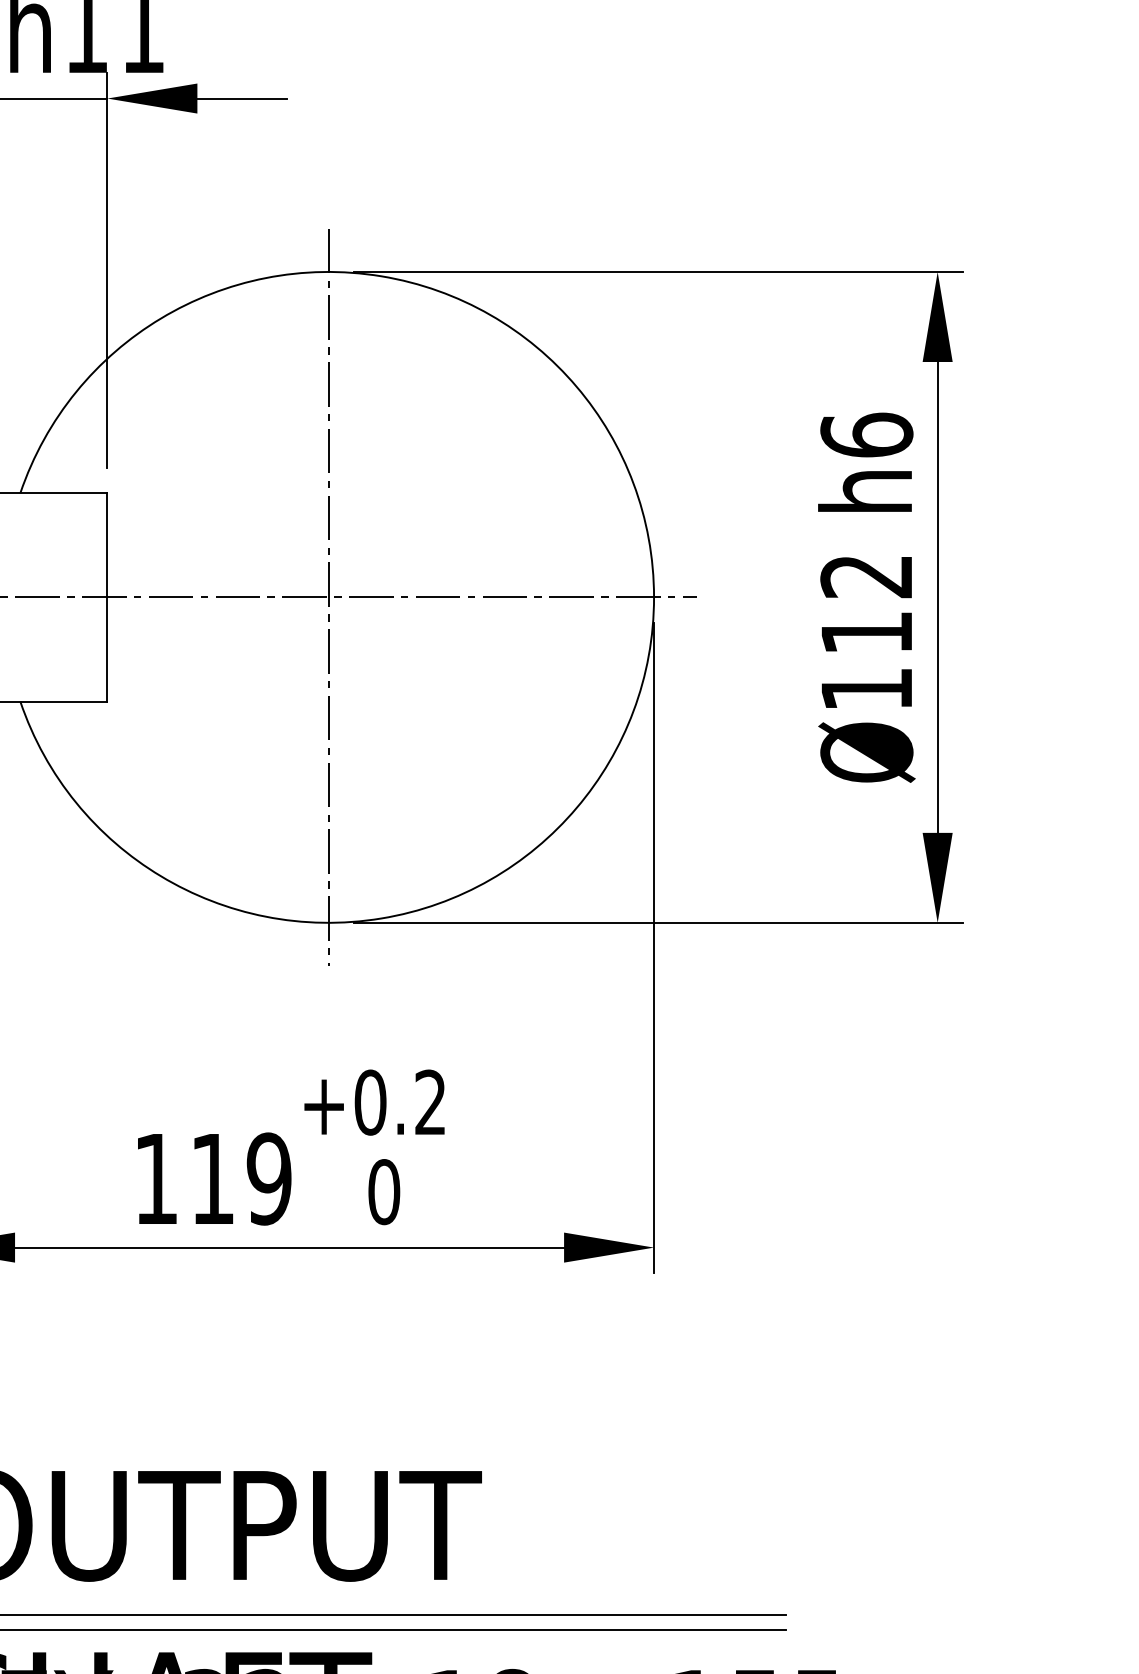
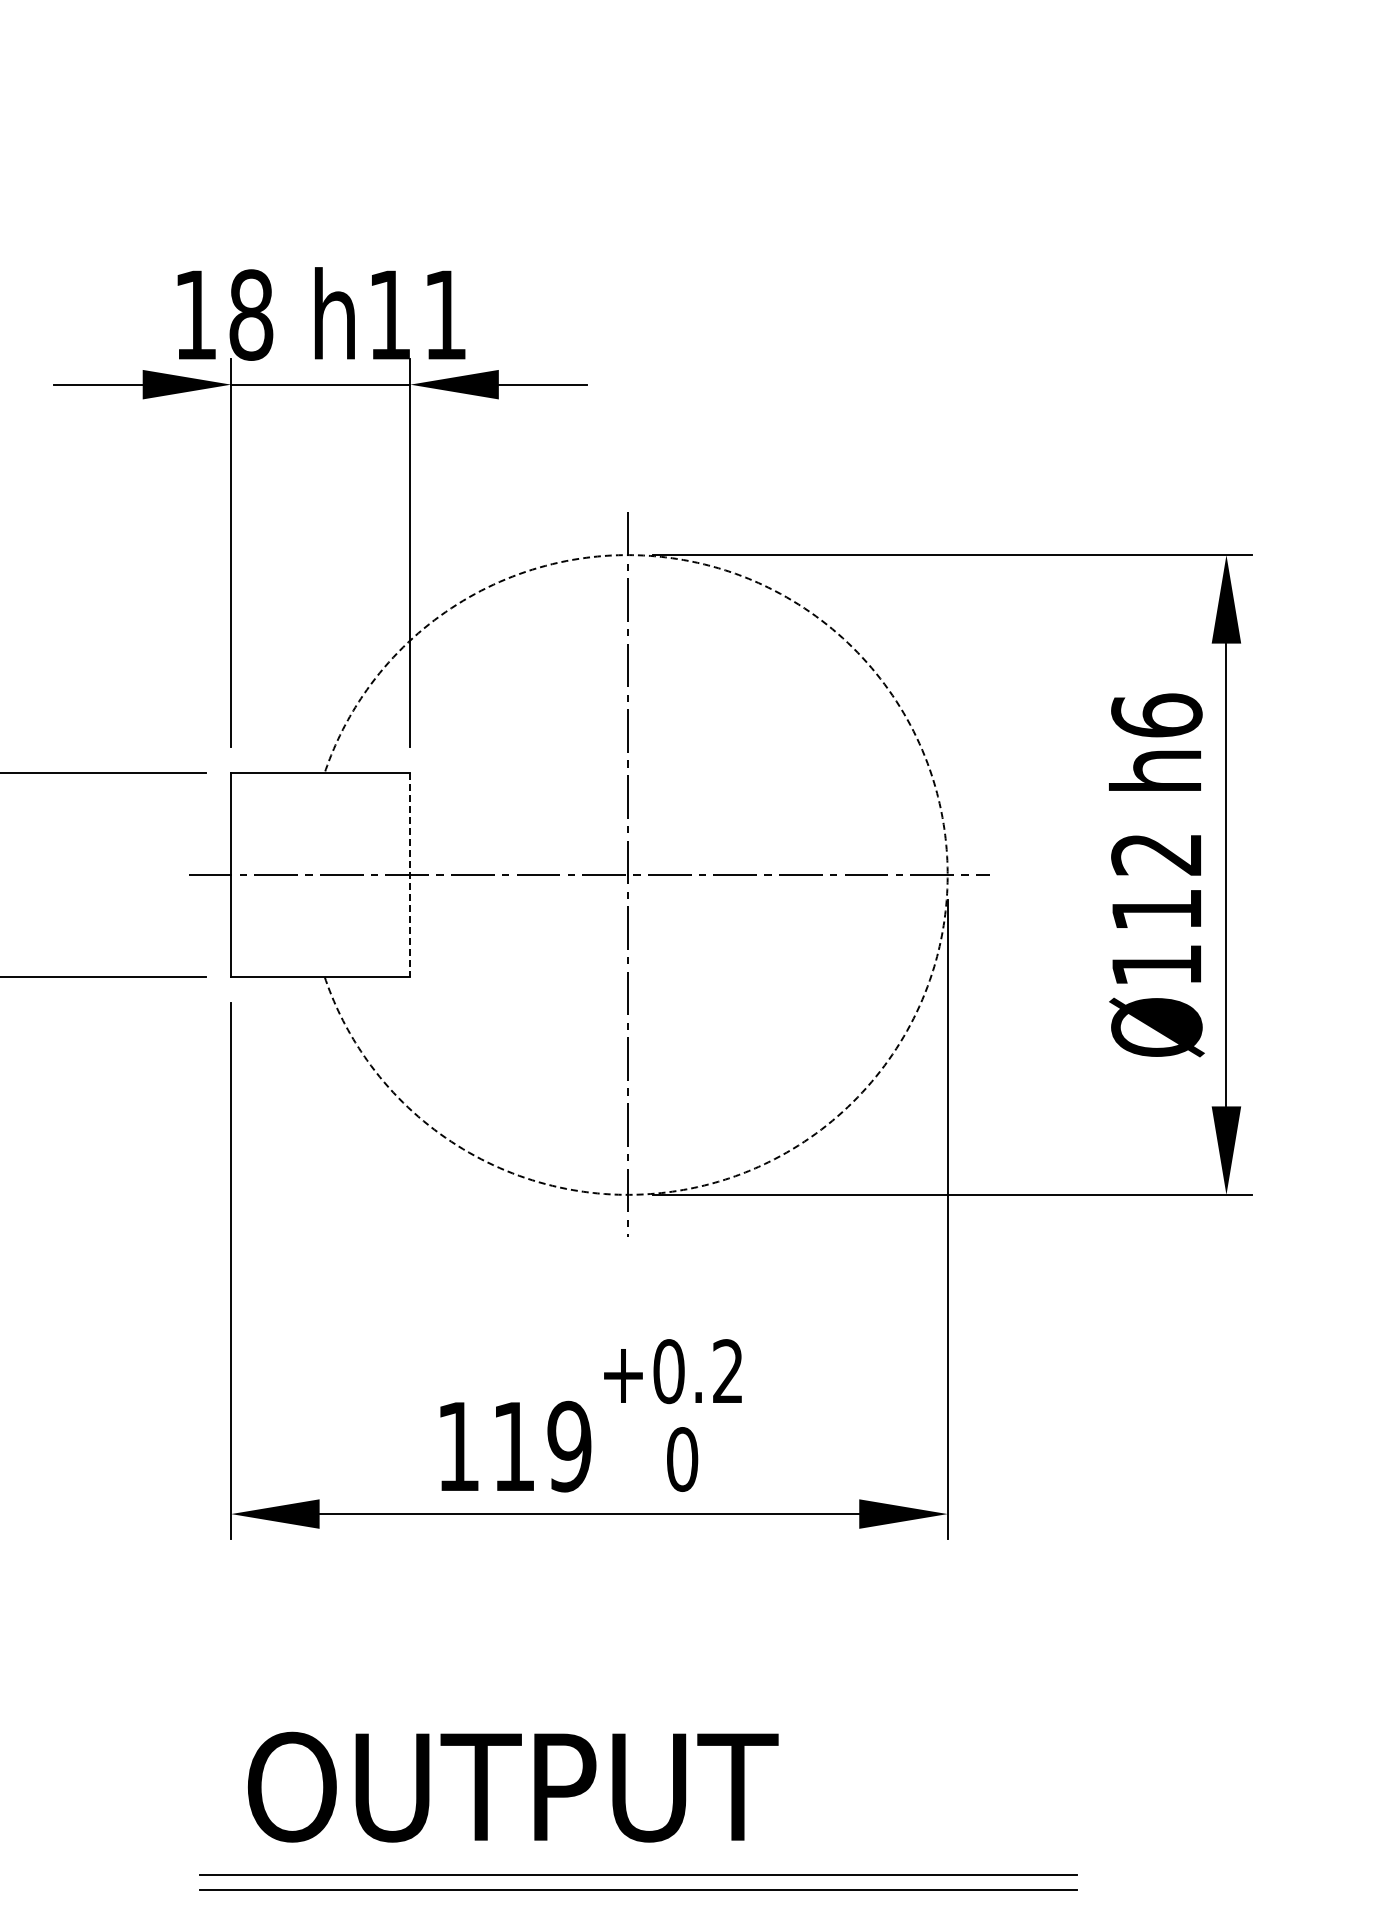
arc: (653, 596) -> (947, 874), solid -> dashed
line: (107, 597) -> (410, 875), solid -> dashed

